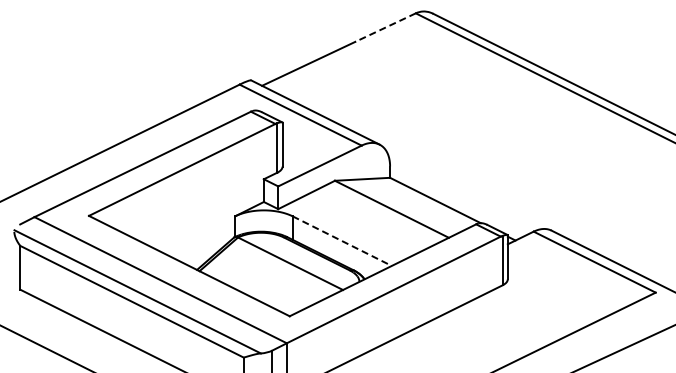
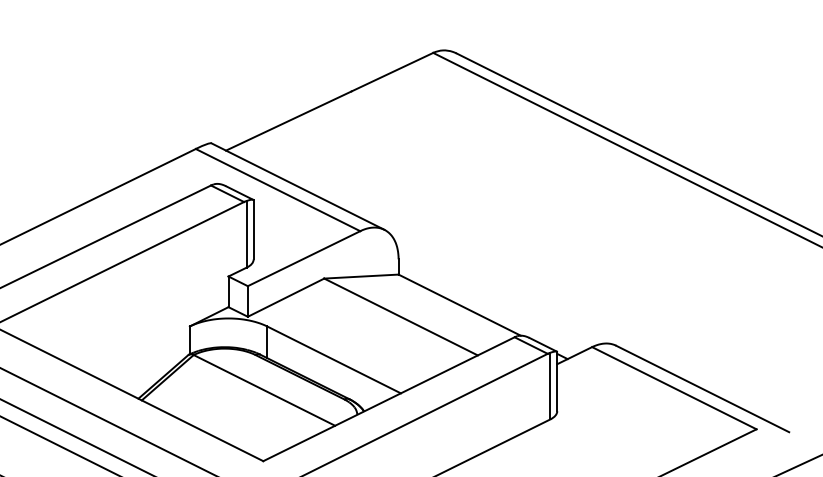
line: (385, 27) -> (392, 71), dashed -> solid
line: (342, 241) -> (334, 360), dashed -> solid

